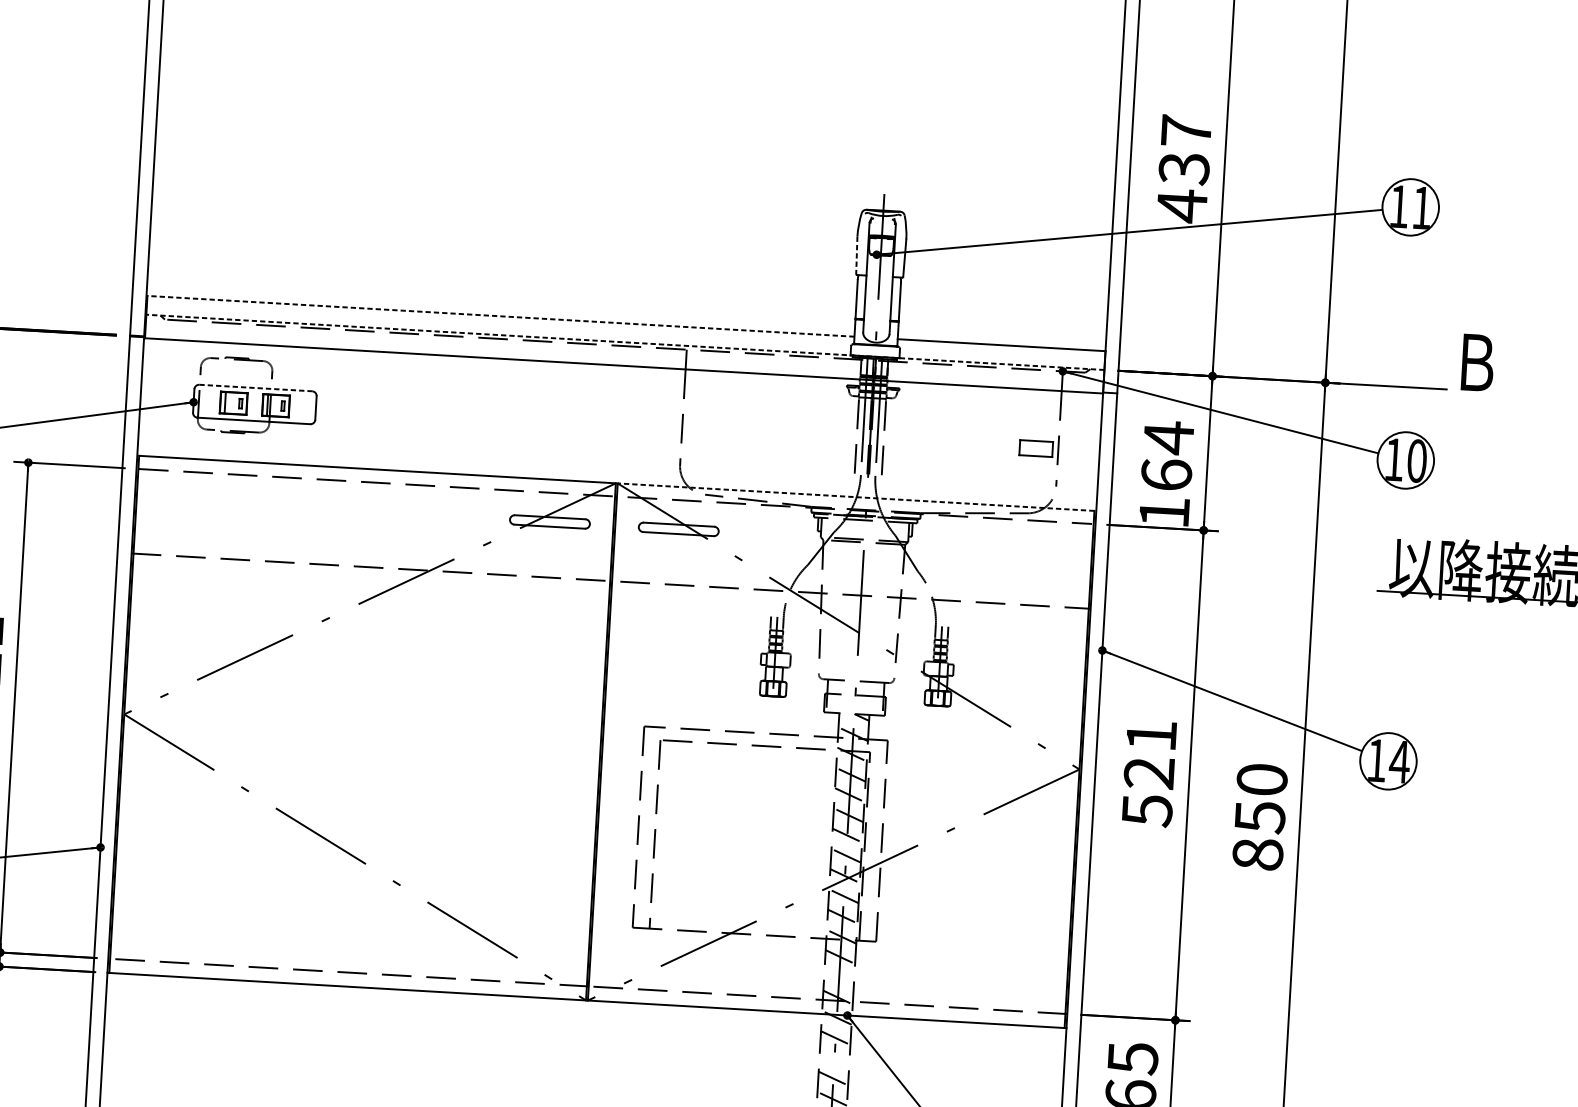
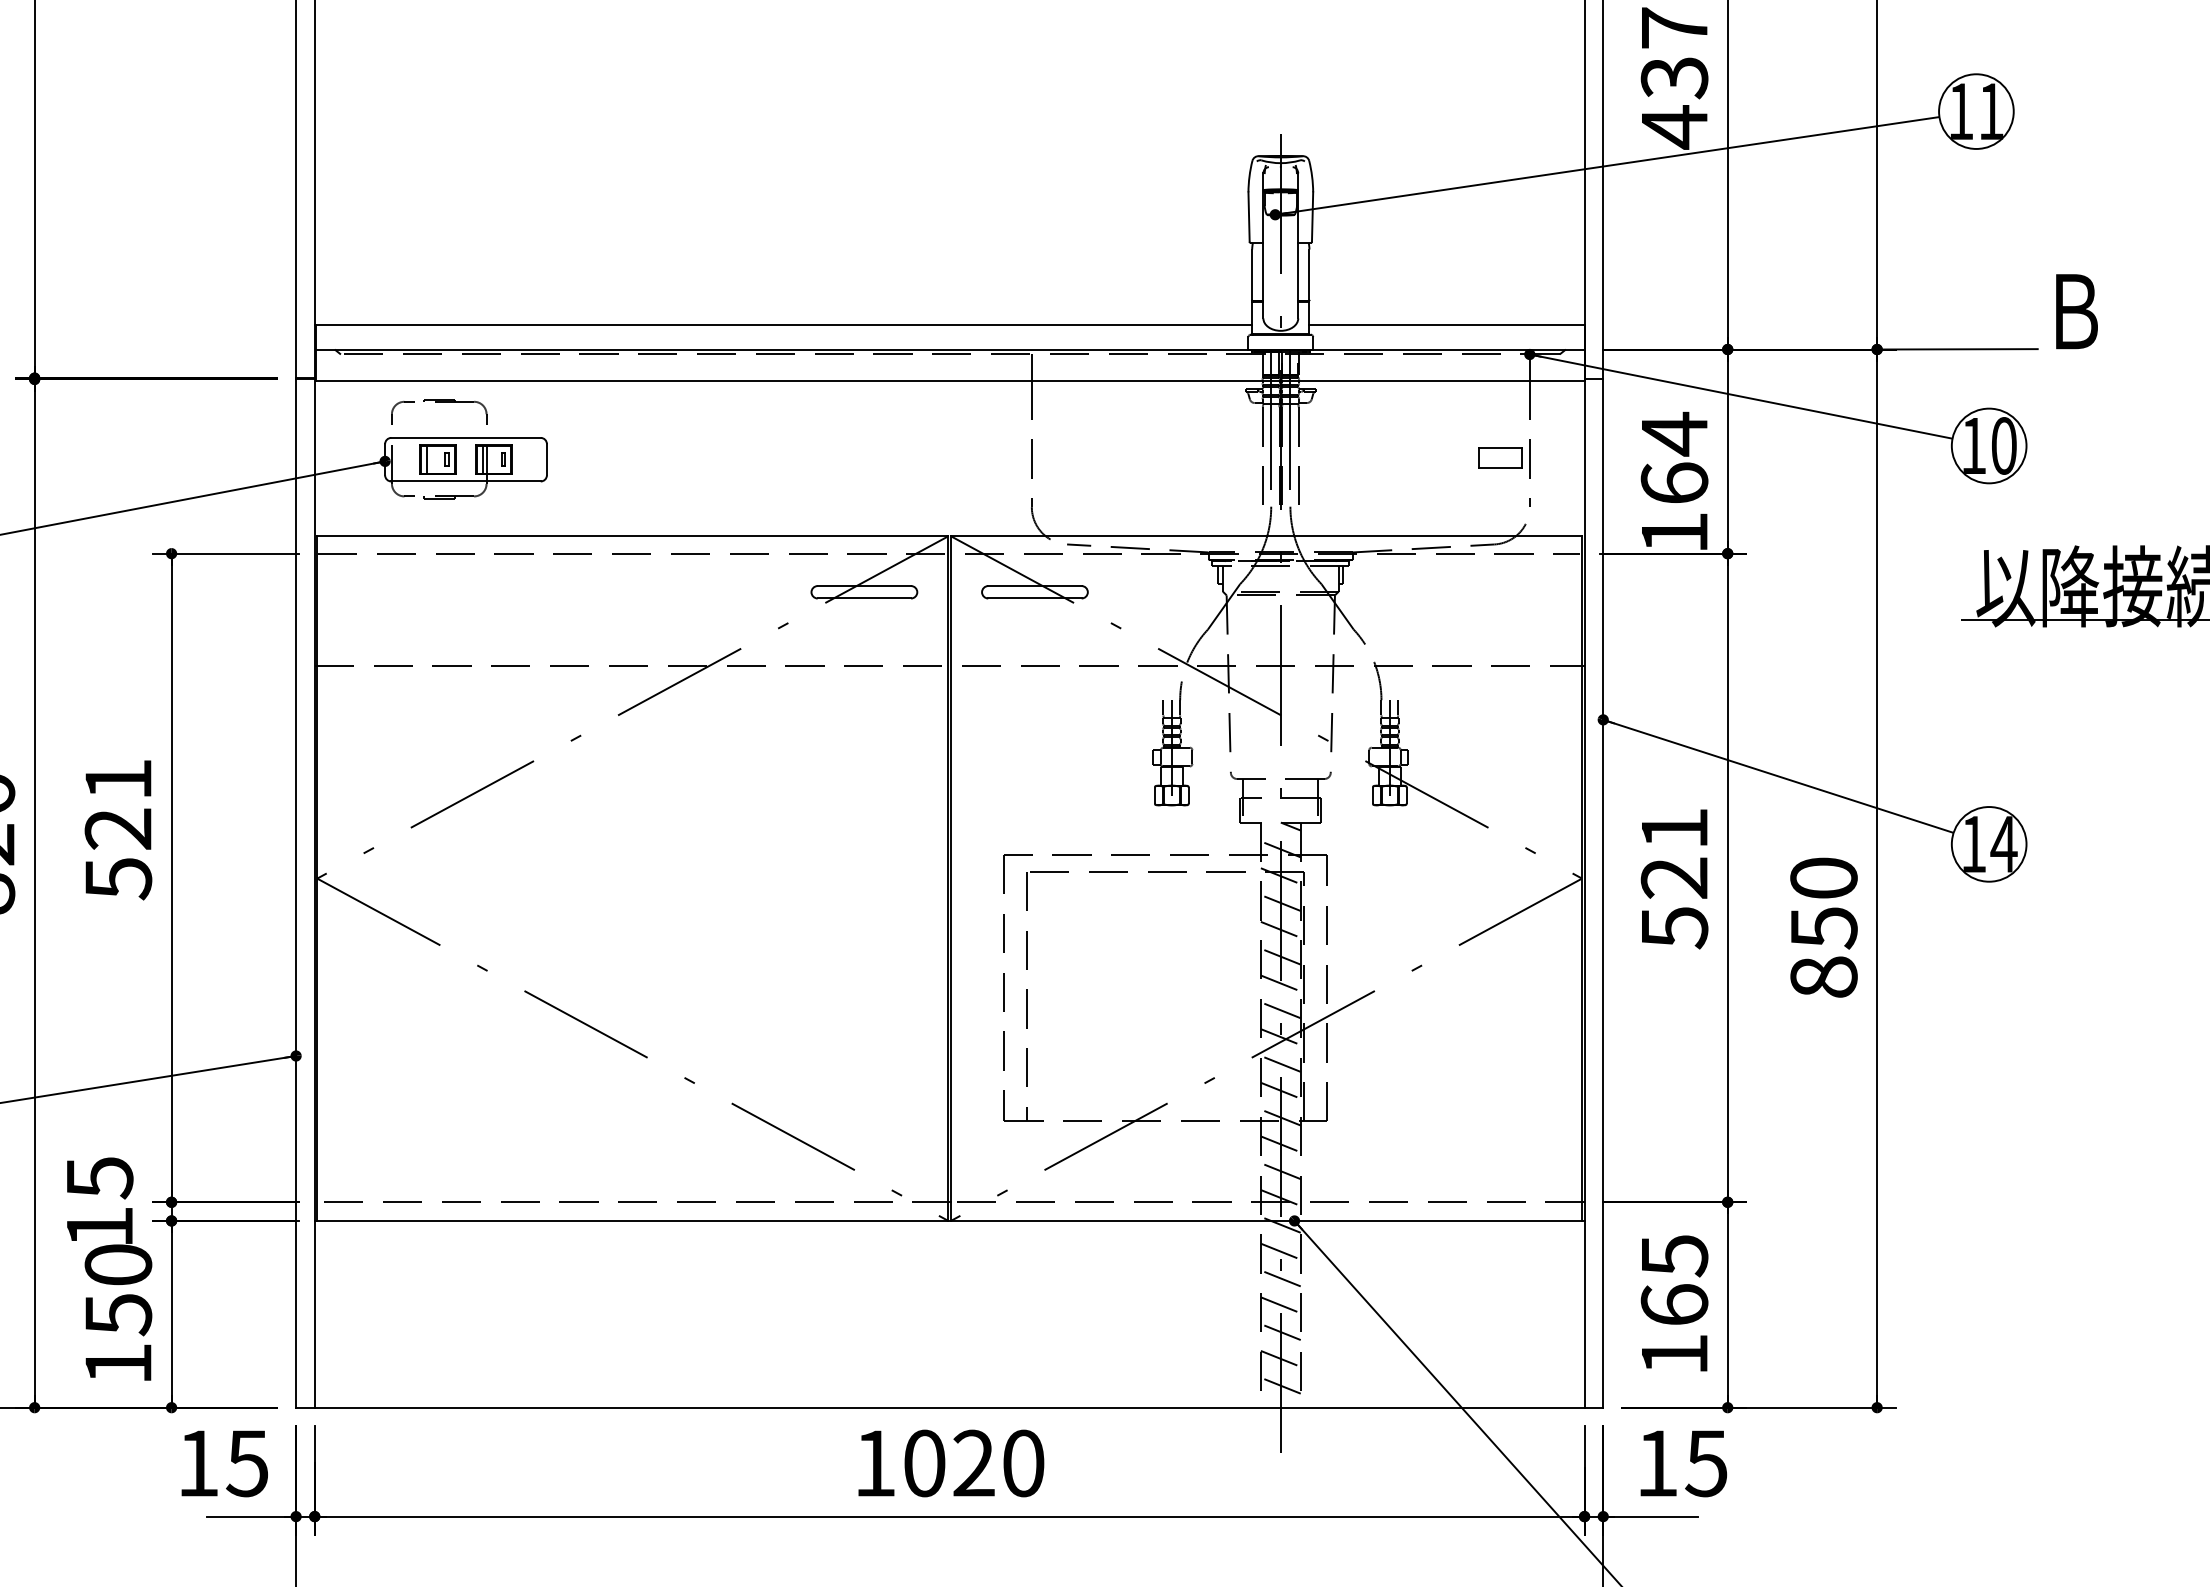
line: (857, 255) -> (1249, 217), dashed -> solid
line: (500, 316) -> (783, 324), dashed -> solid
line: (624, 342) -> (949, 349), dashed -> solid
line: (256, 387) -> (466, 437), dashed -> solid
line: (856, 497) -> (1266, 536), dashed -> solid
line: (838, 977) -> (1280, 1171), added
line: (834, 1058) -> (1280, 1278), added

